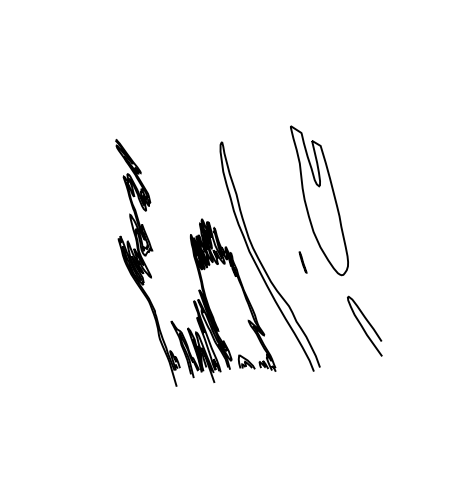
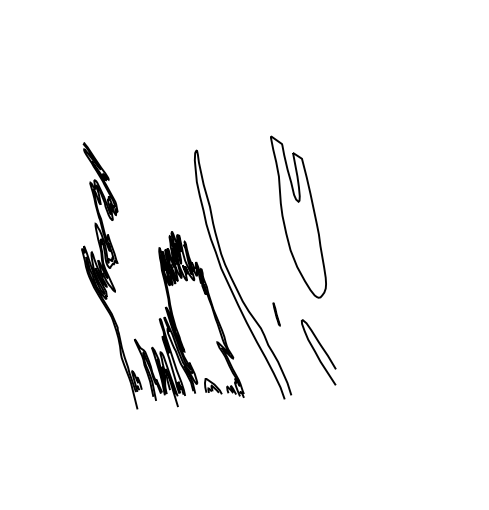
line: (302, 262) -> (276, 314), moved
curve: (362, 325) -> (316, 351), moved

